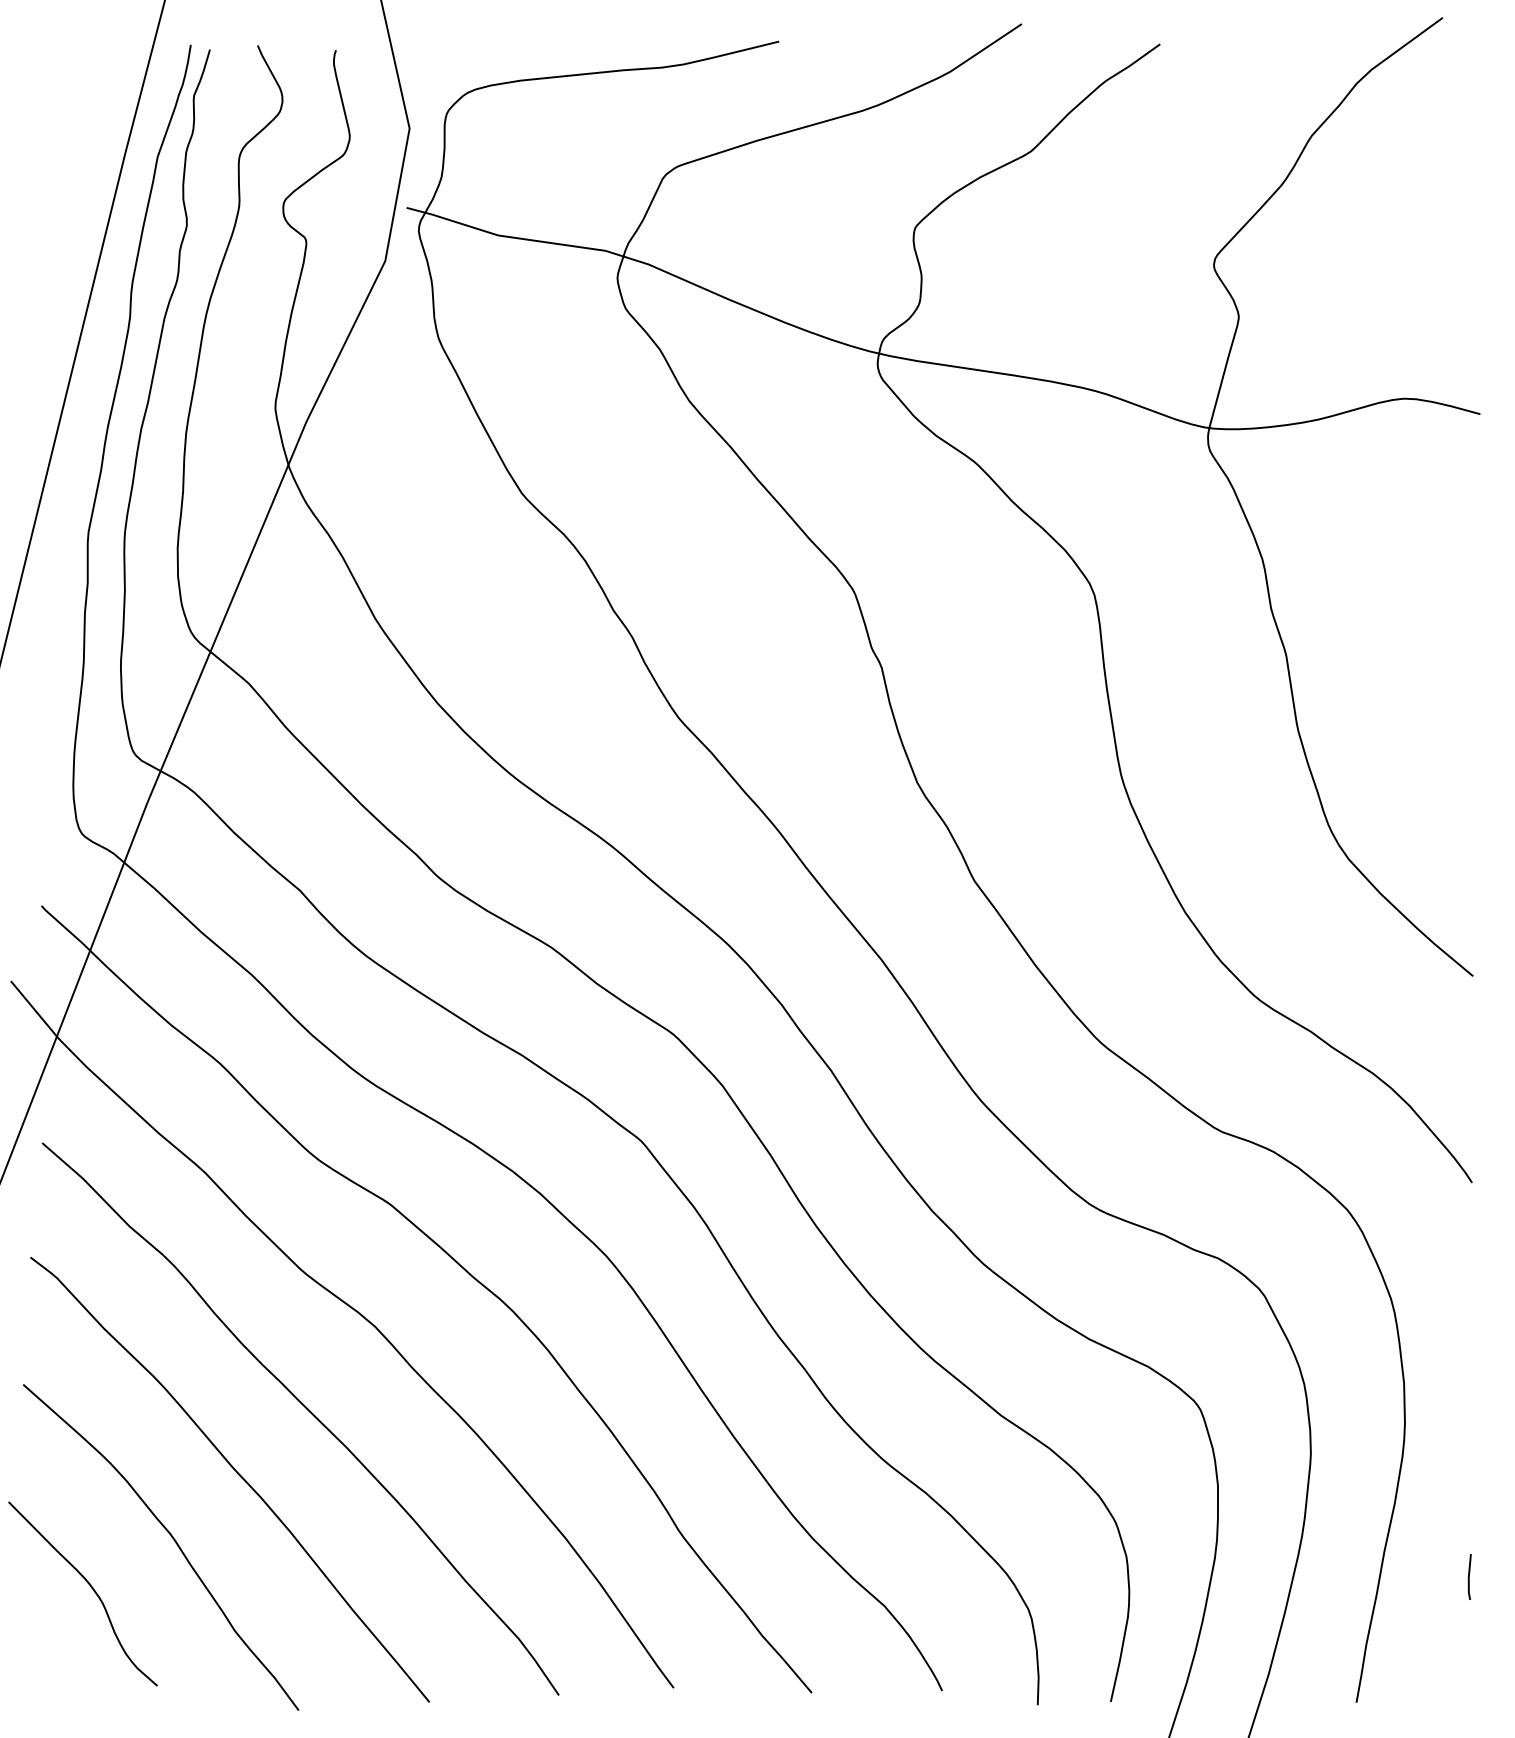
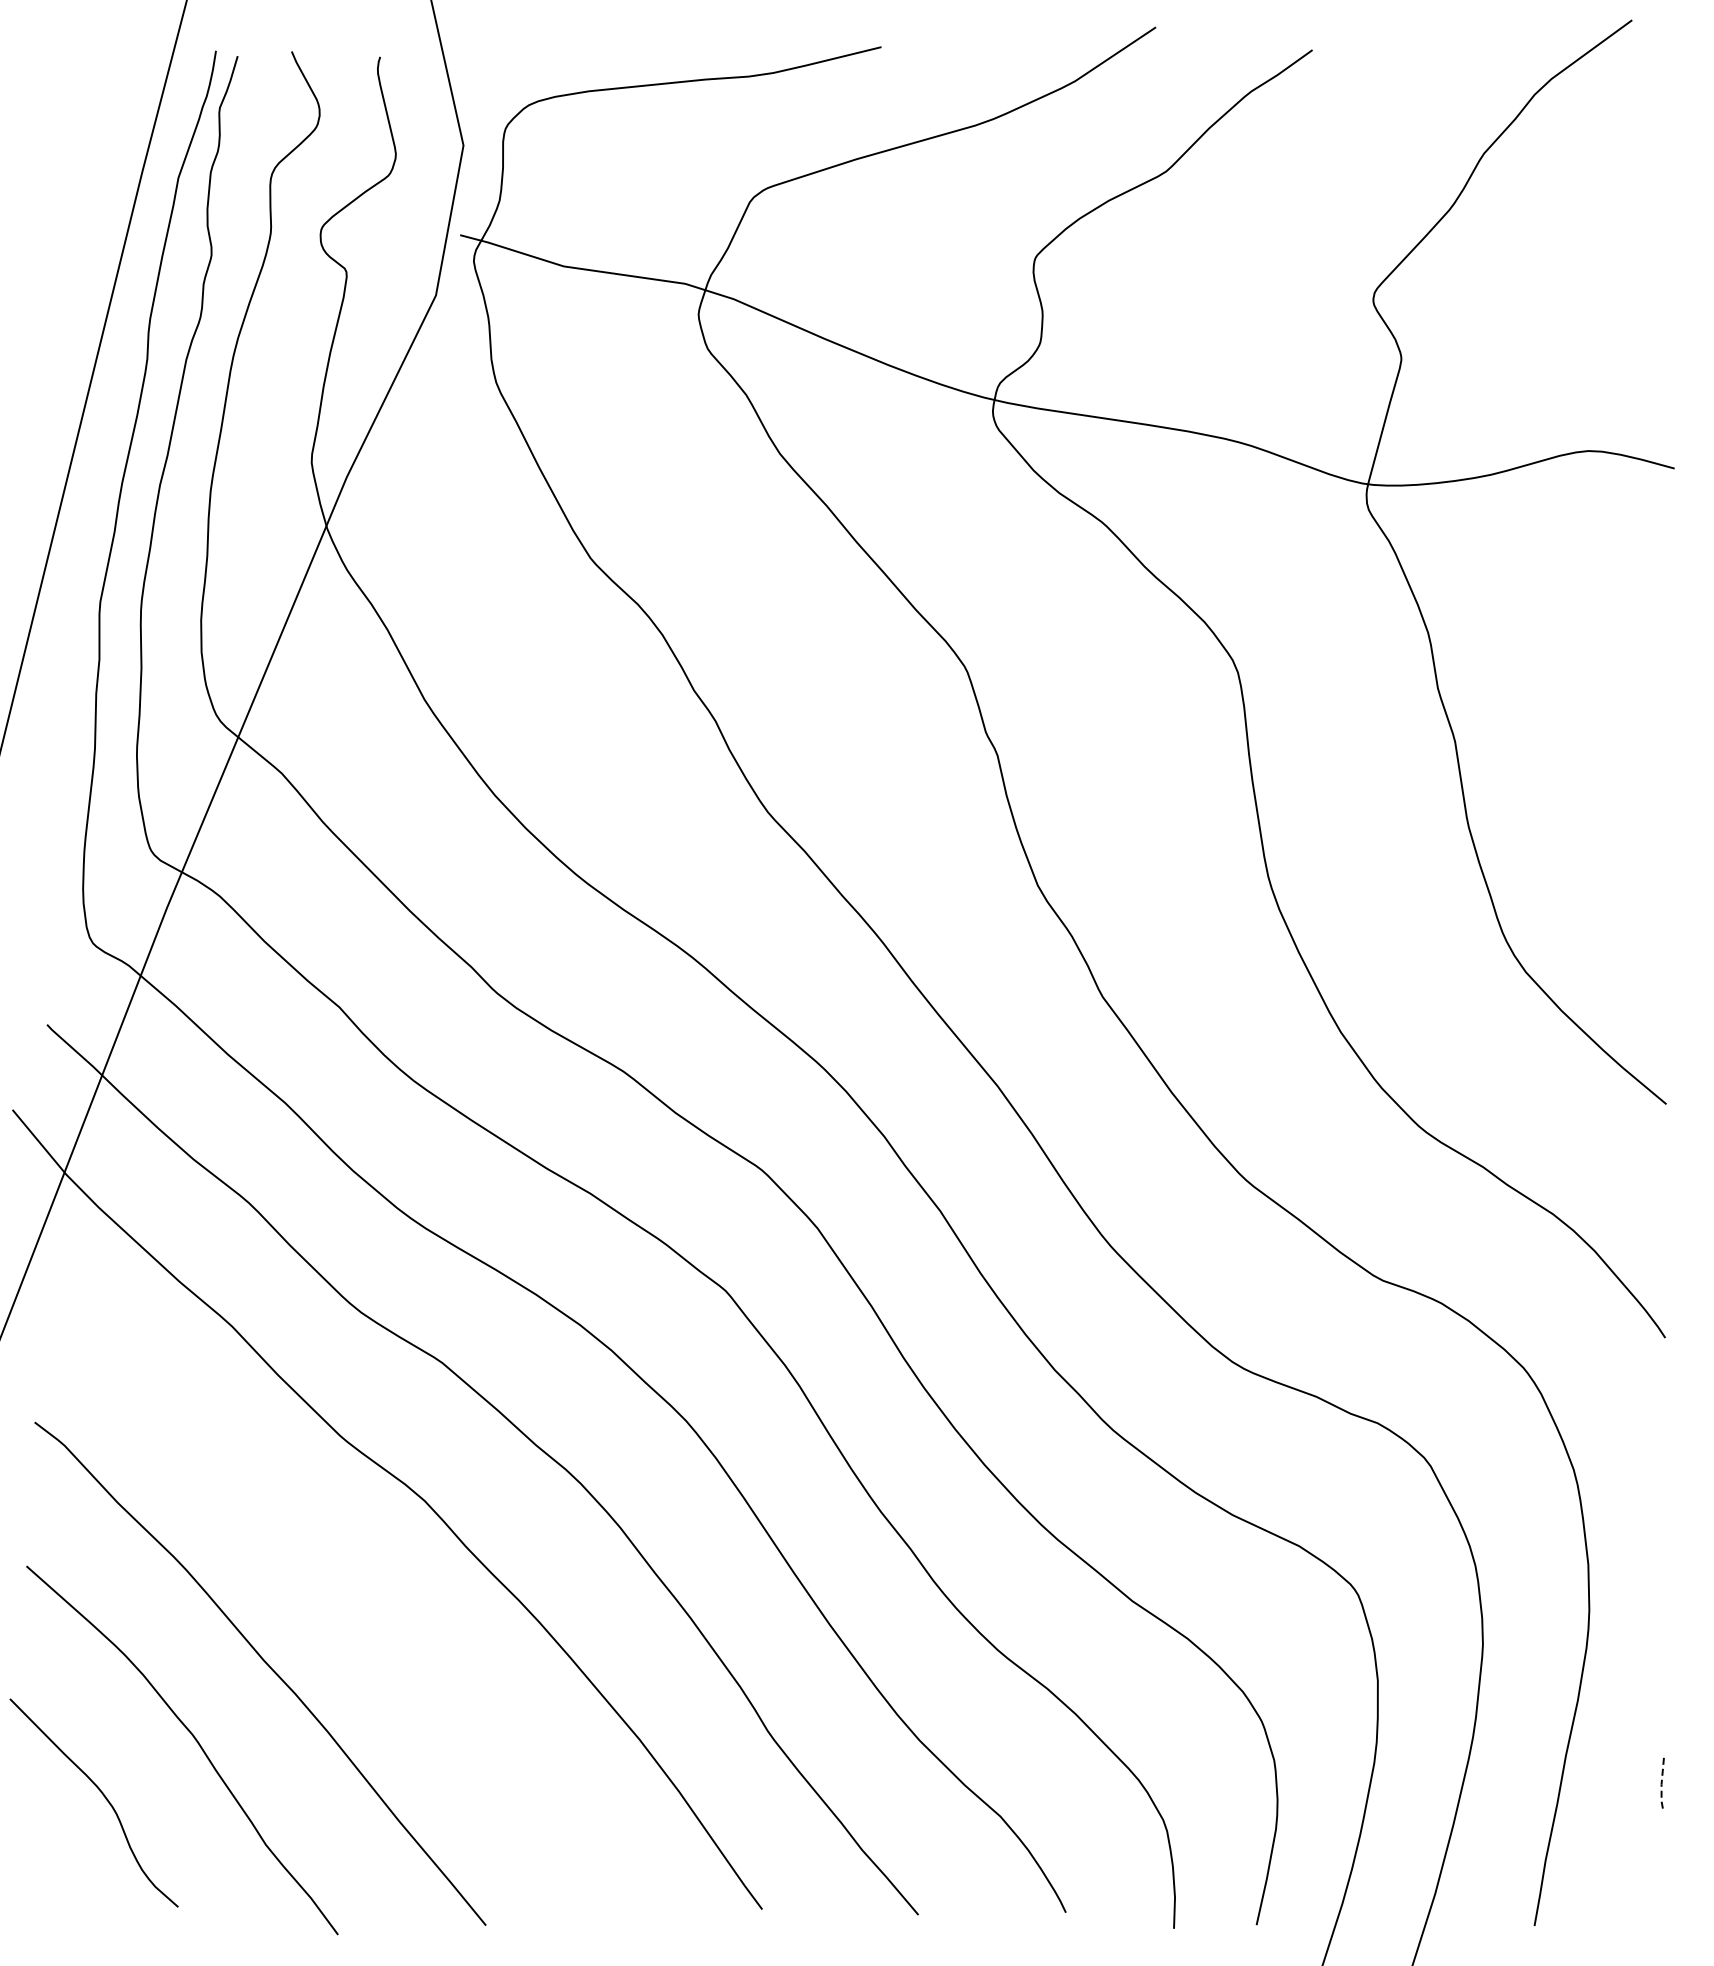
curve: (307, 1410) -> (348, 1595), removed
line: (1468, 1577) -> (1661, 1784), solid -> dashed

